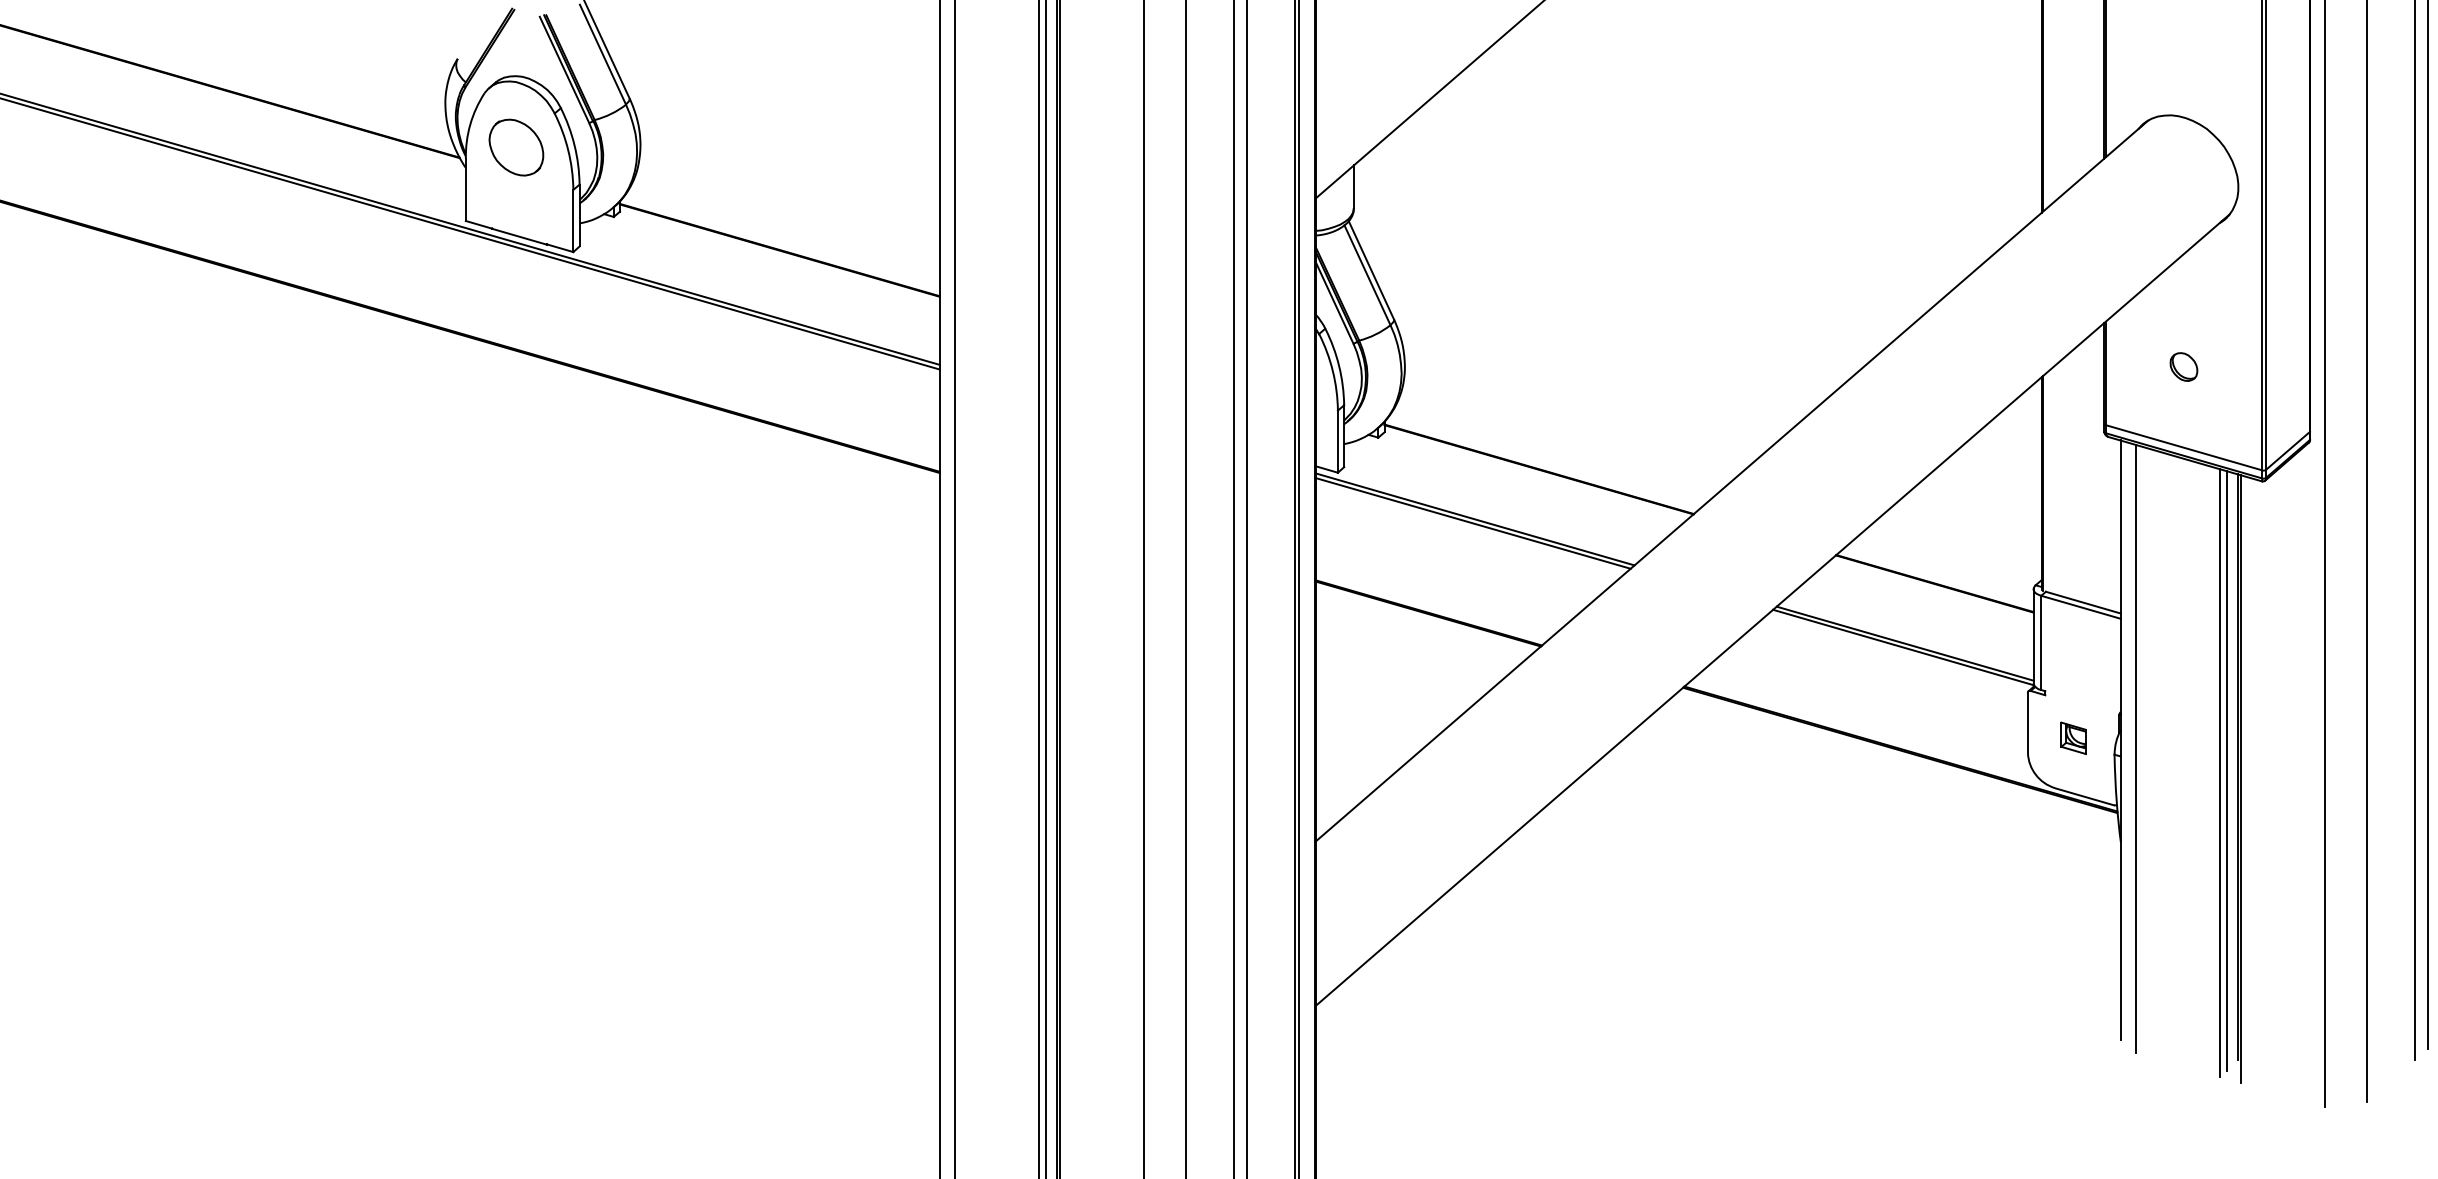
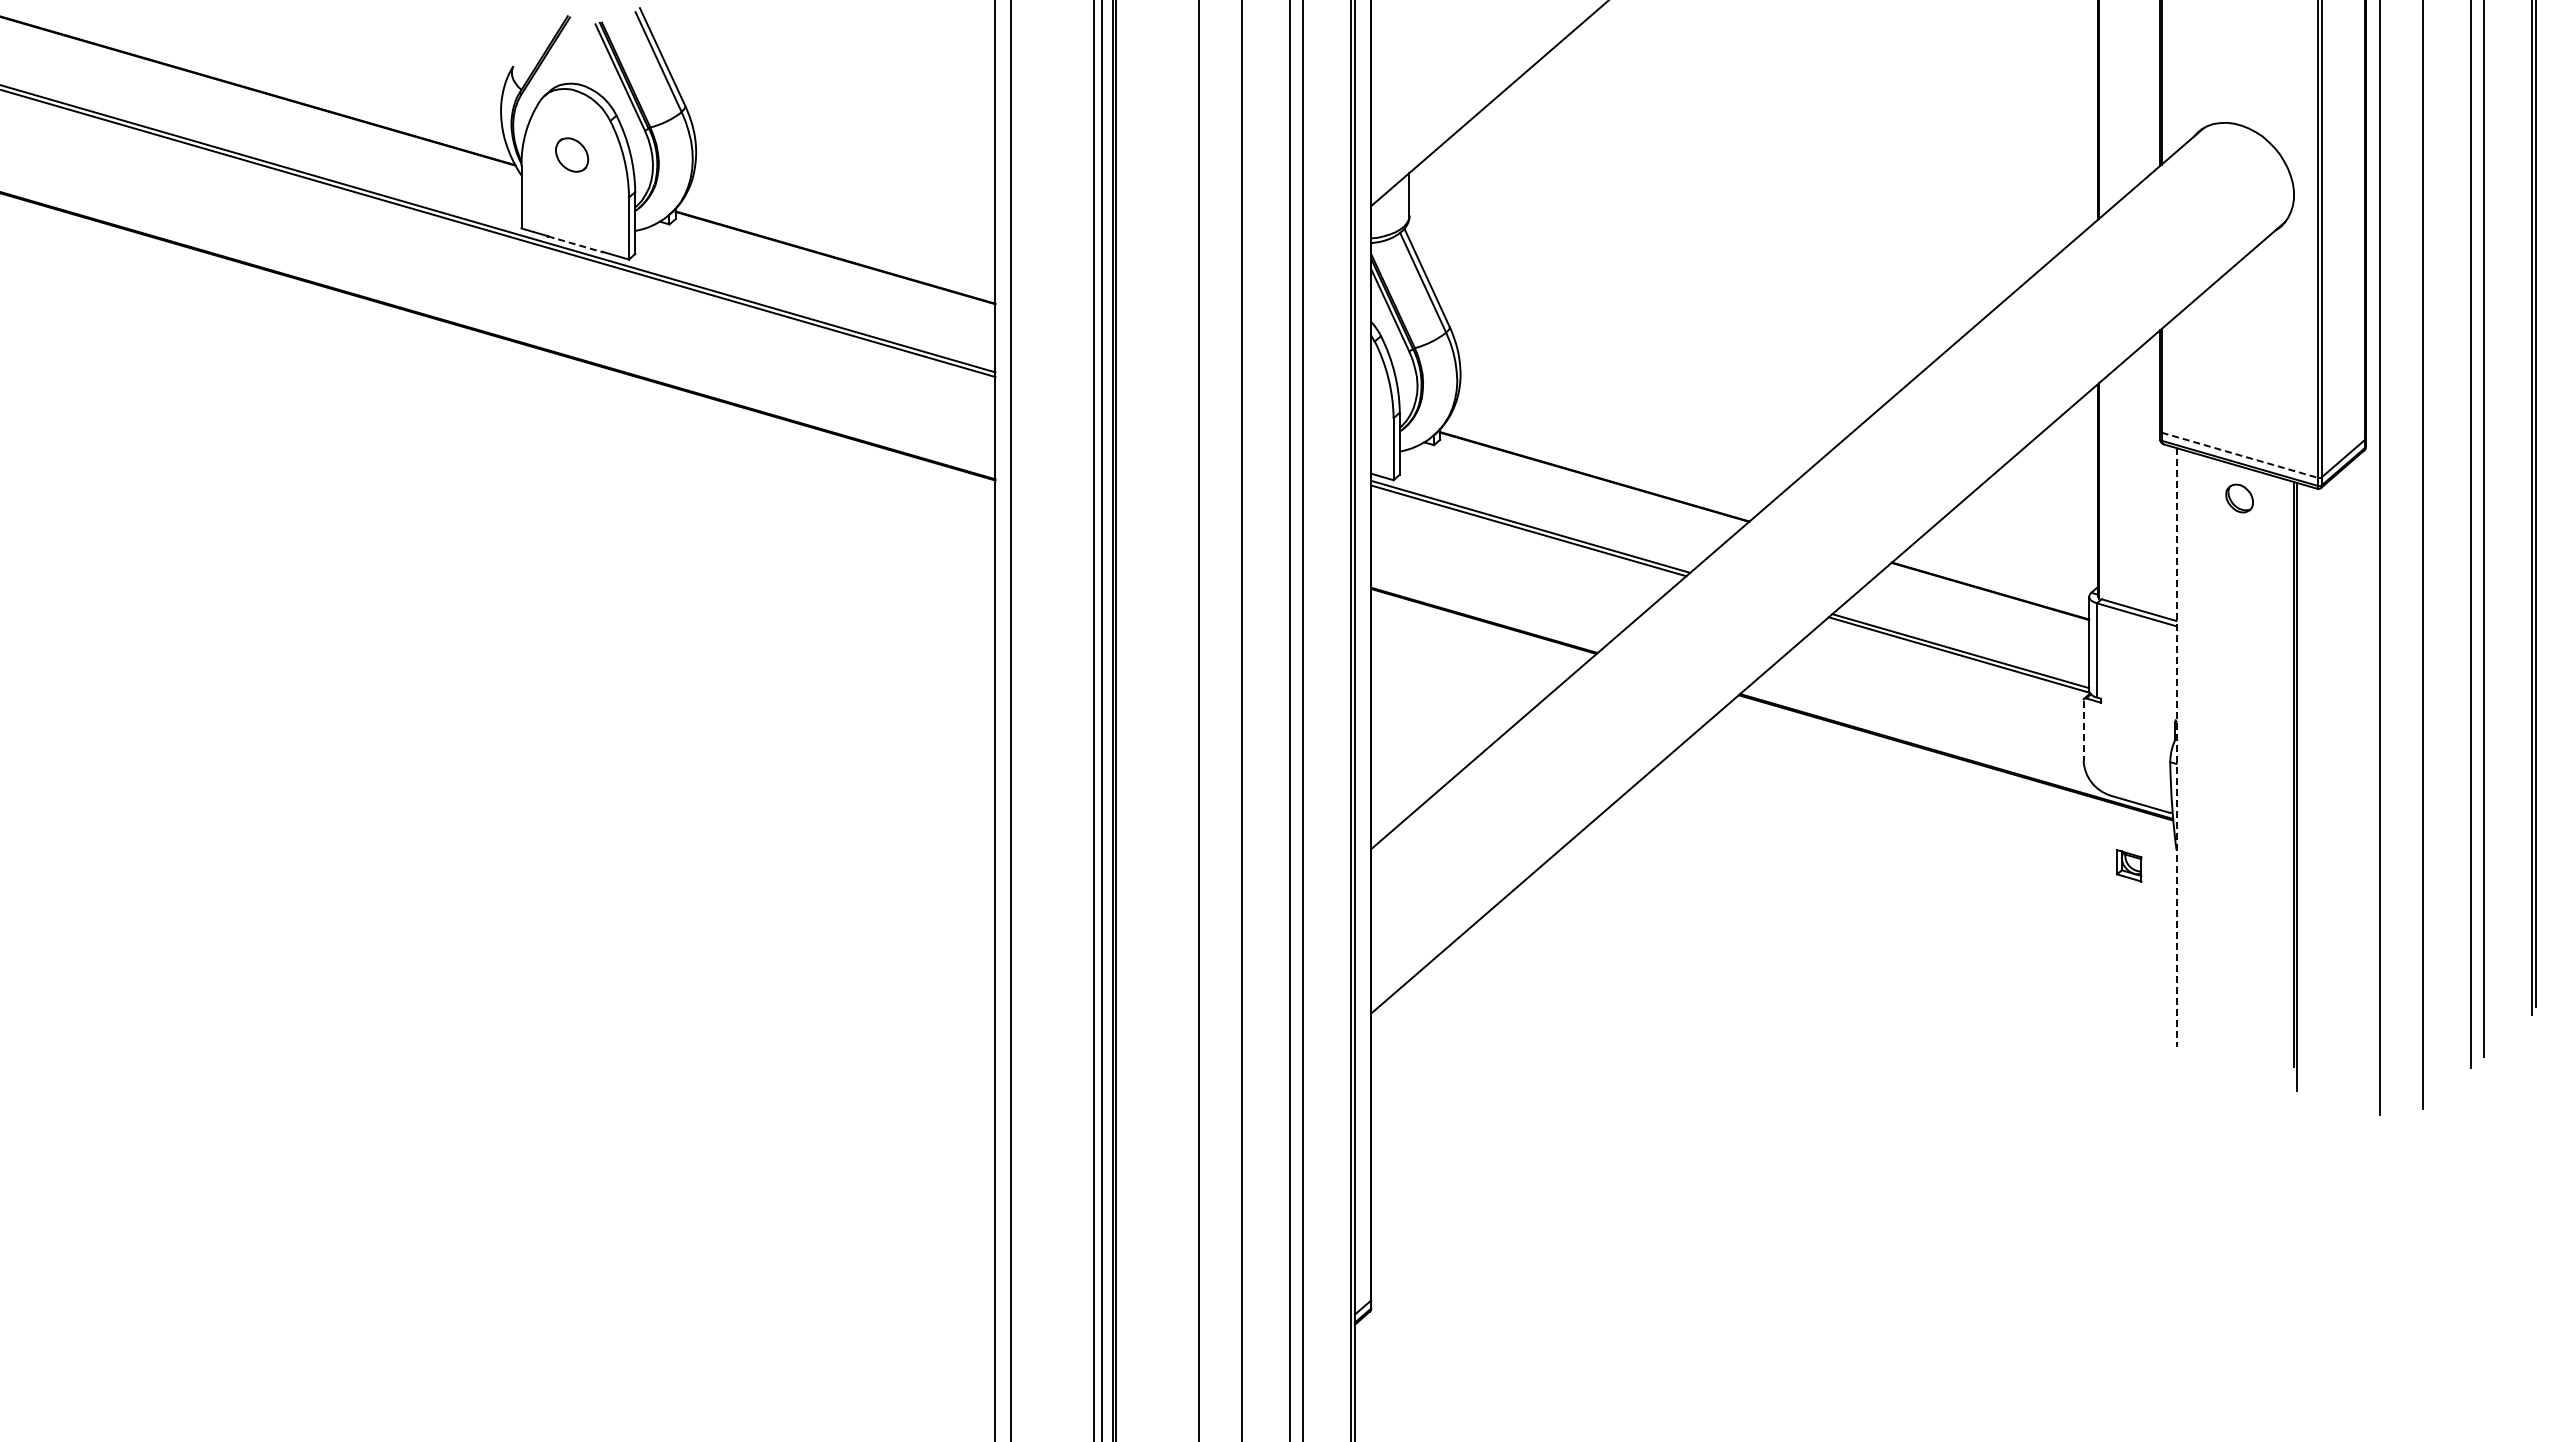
part: (515, 147) -> (571, 154), size x0.6
line: (519, 237) -> (575, 244), solid -> dashed
part: (2183, 367) -> (2239, 498), moved
line: (2184, 448) -> (2240, 455), solid -> dashed
line: (2027, 724) -> (2083, 731), solid -> dashed
part: (2073, 738) -> (2129, 865), moved
line: (2120, 740) -> (2176, 747), solid -> dashed
line: (2136, 749) -> (2192, 756), removed
line: (2226, 771) -> (2282, 778), removed
line: (2219, 773) -> (2275, 780), removed

